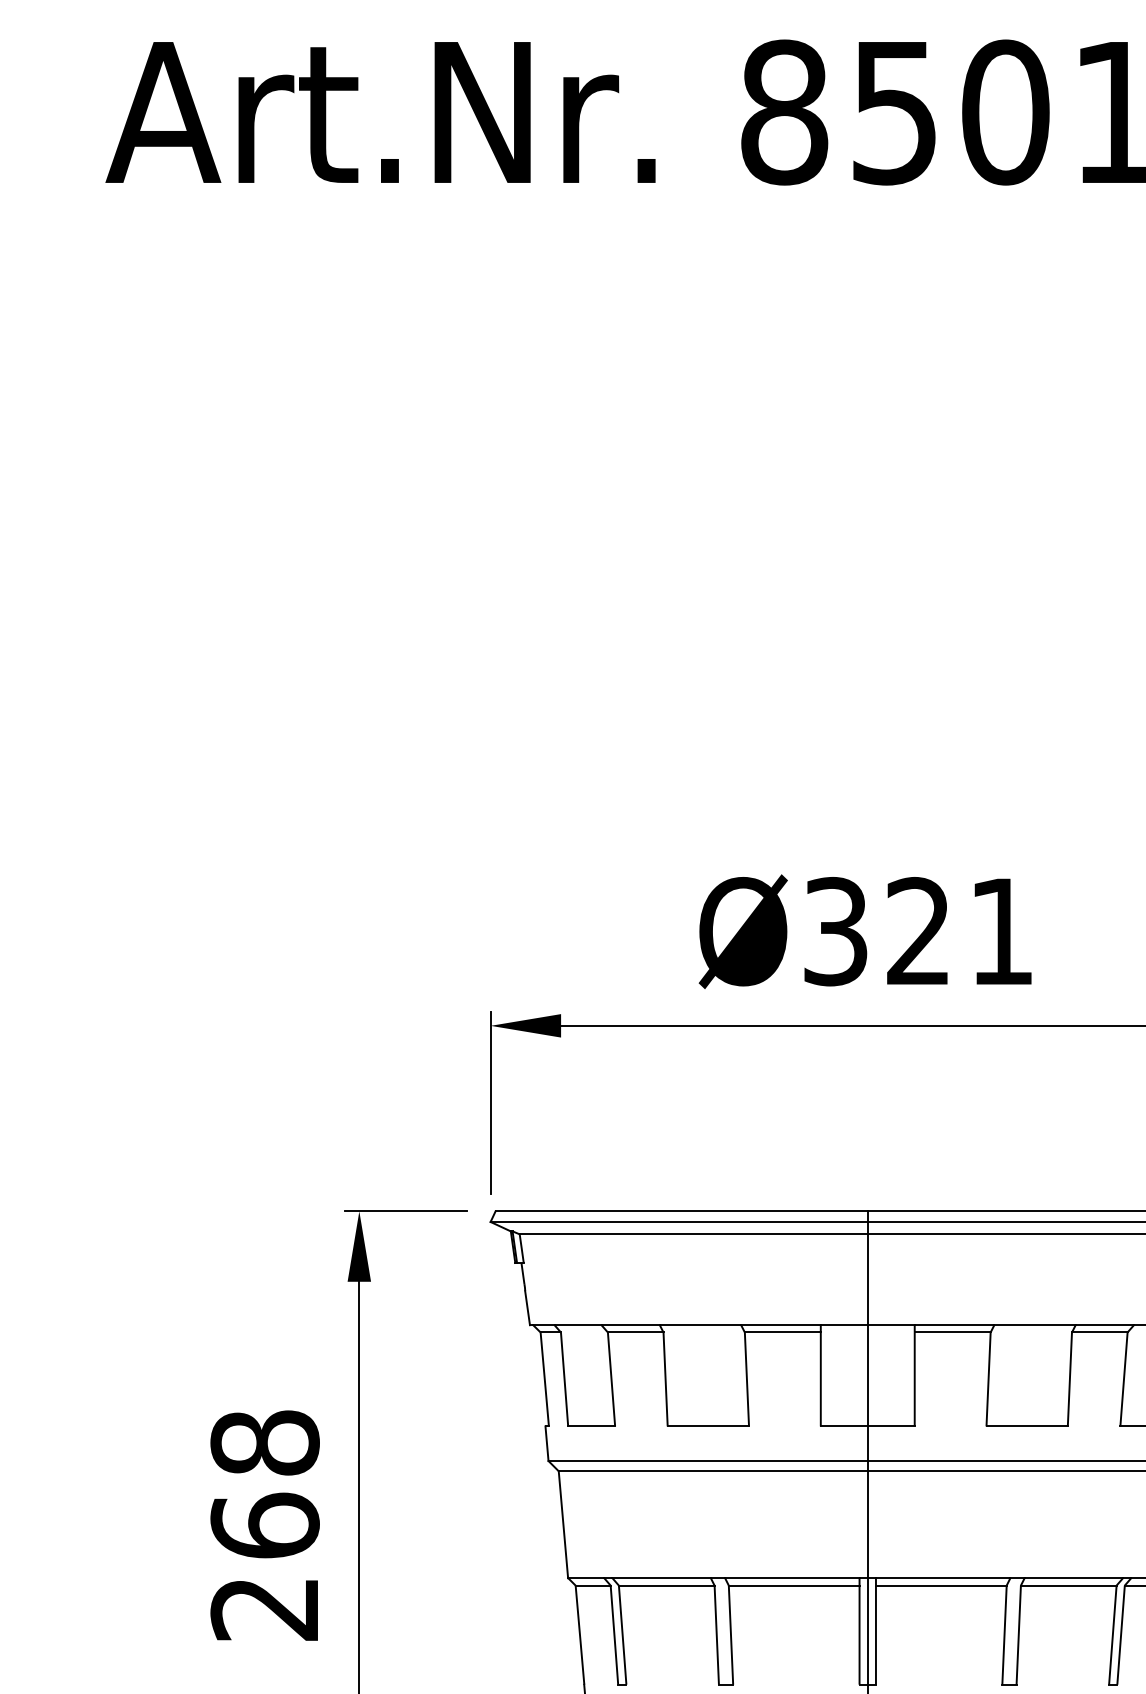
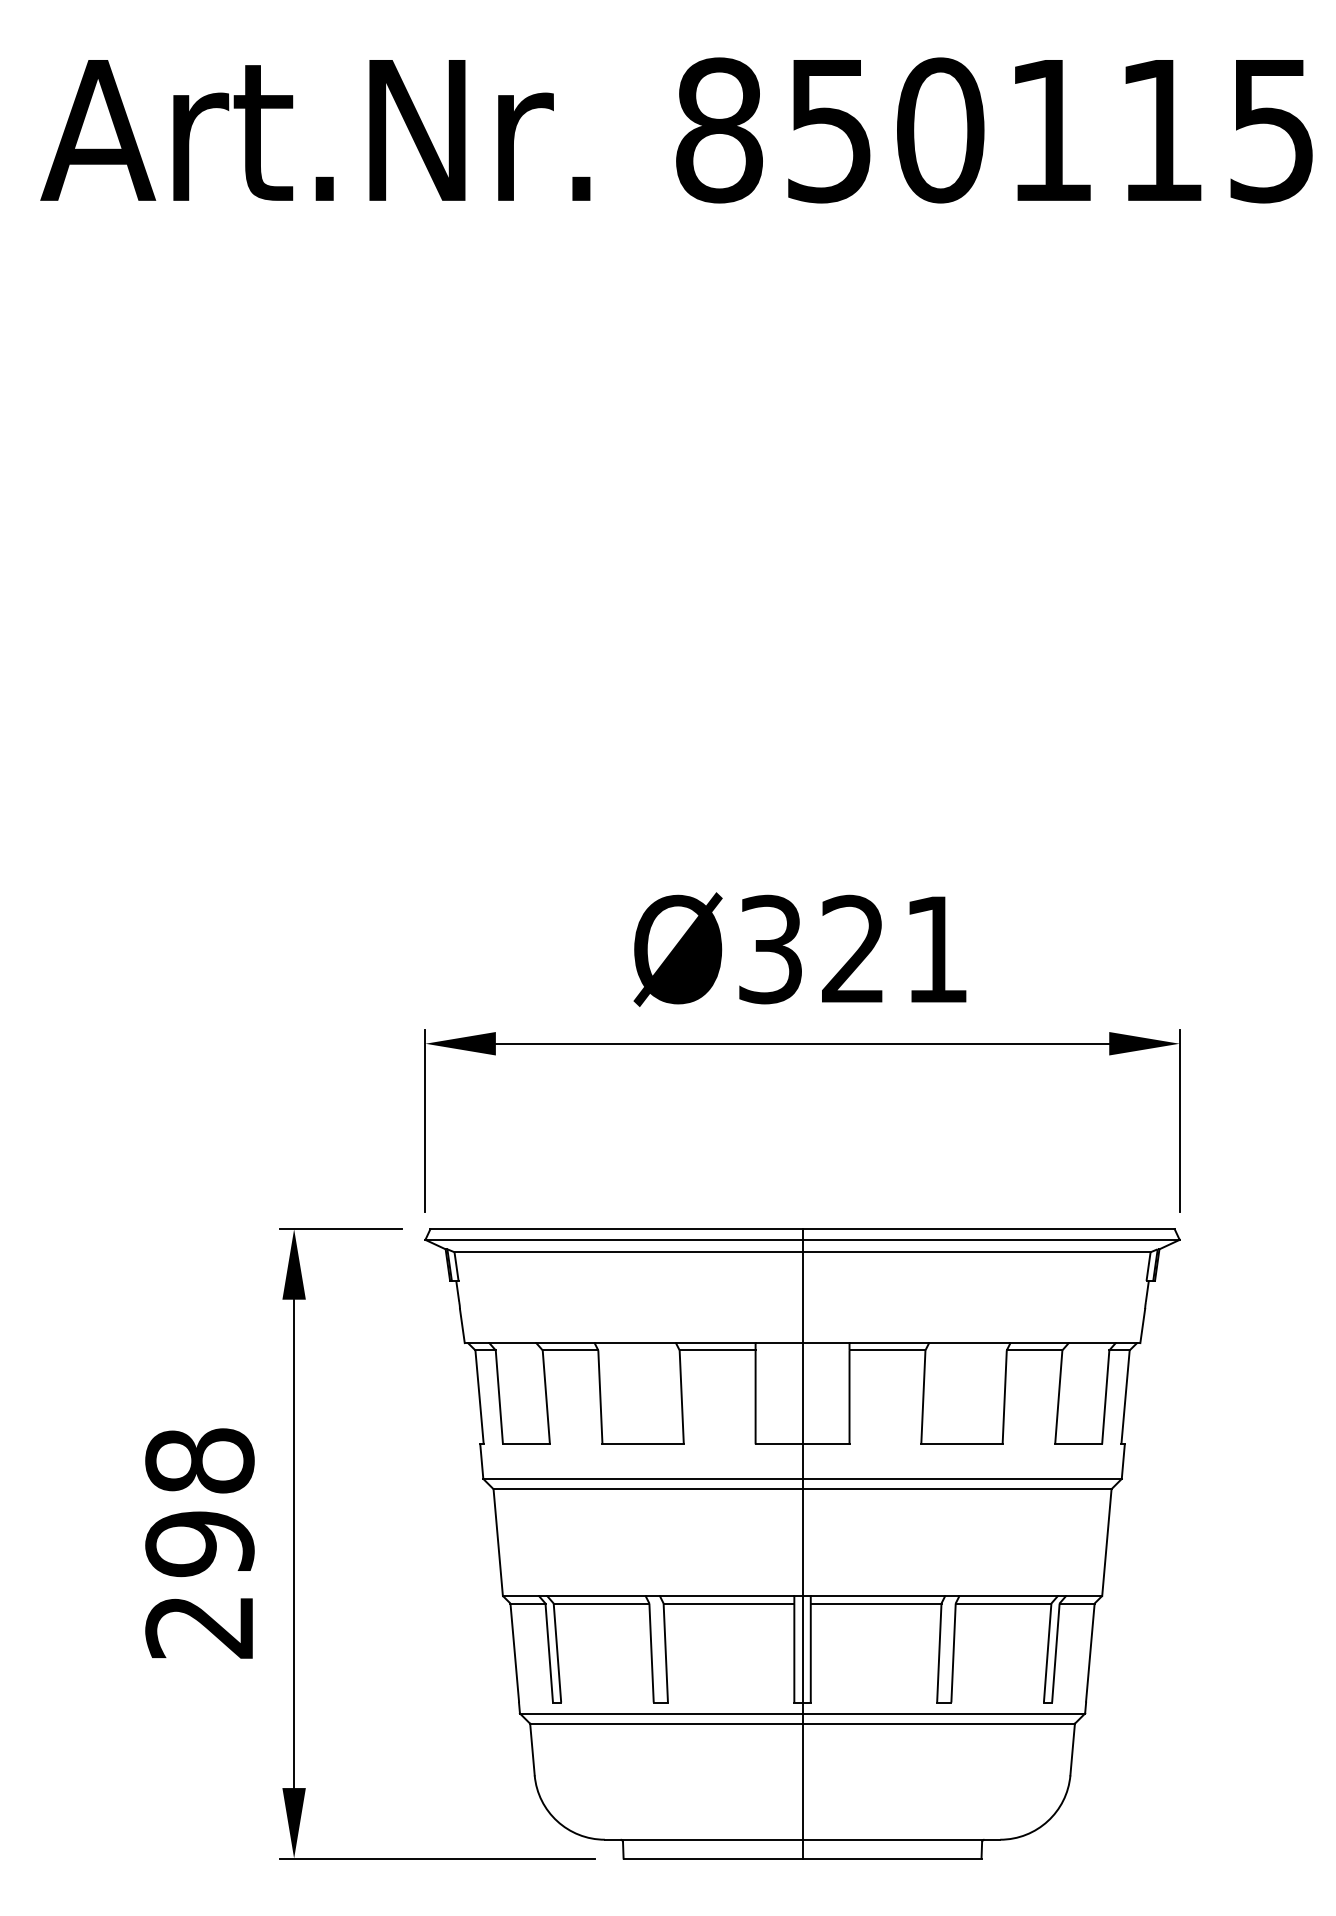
text: (264, 1525) -> (199, 1543), 268 -> 298

